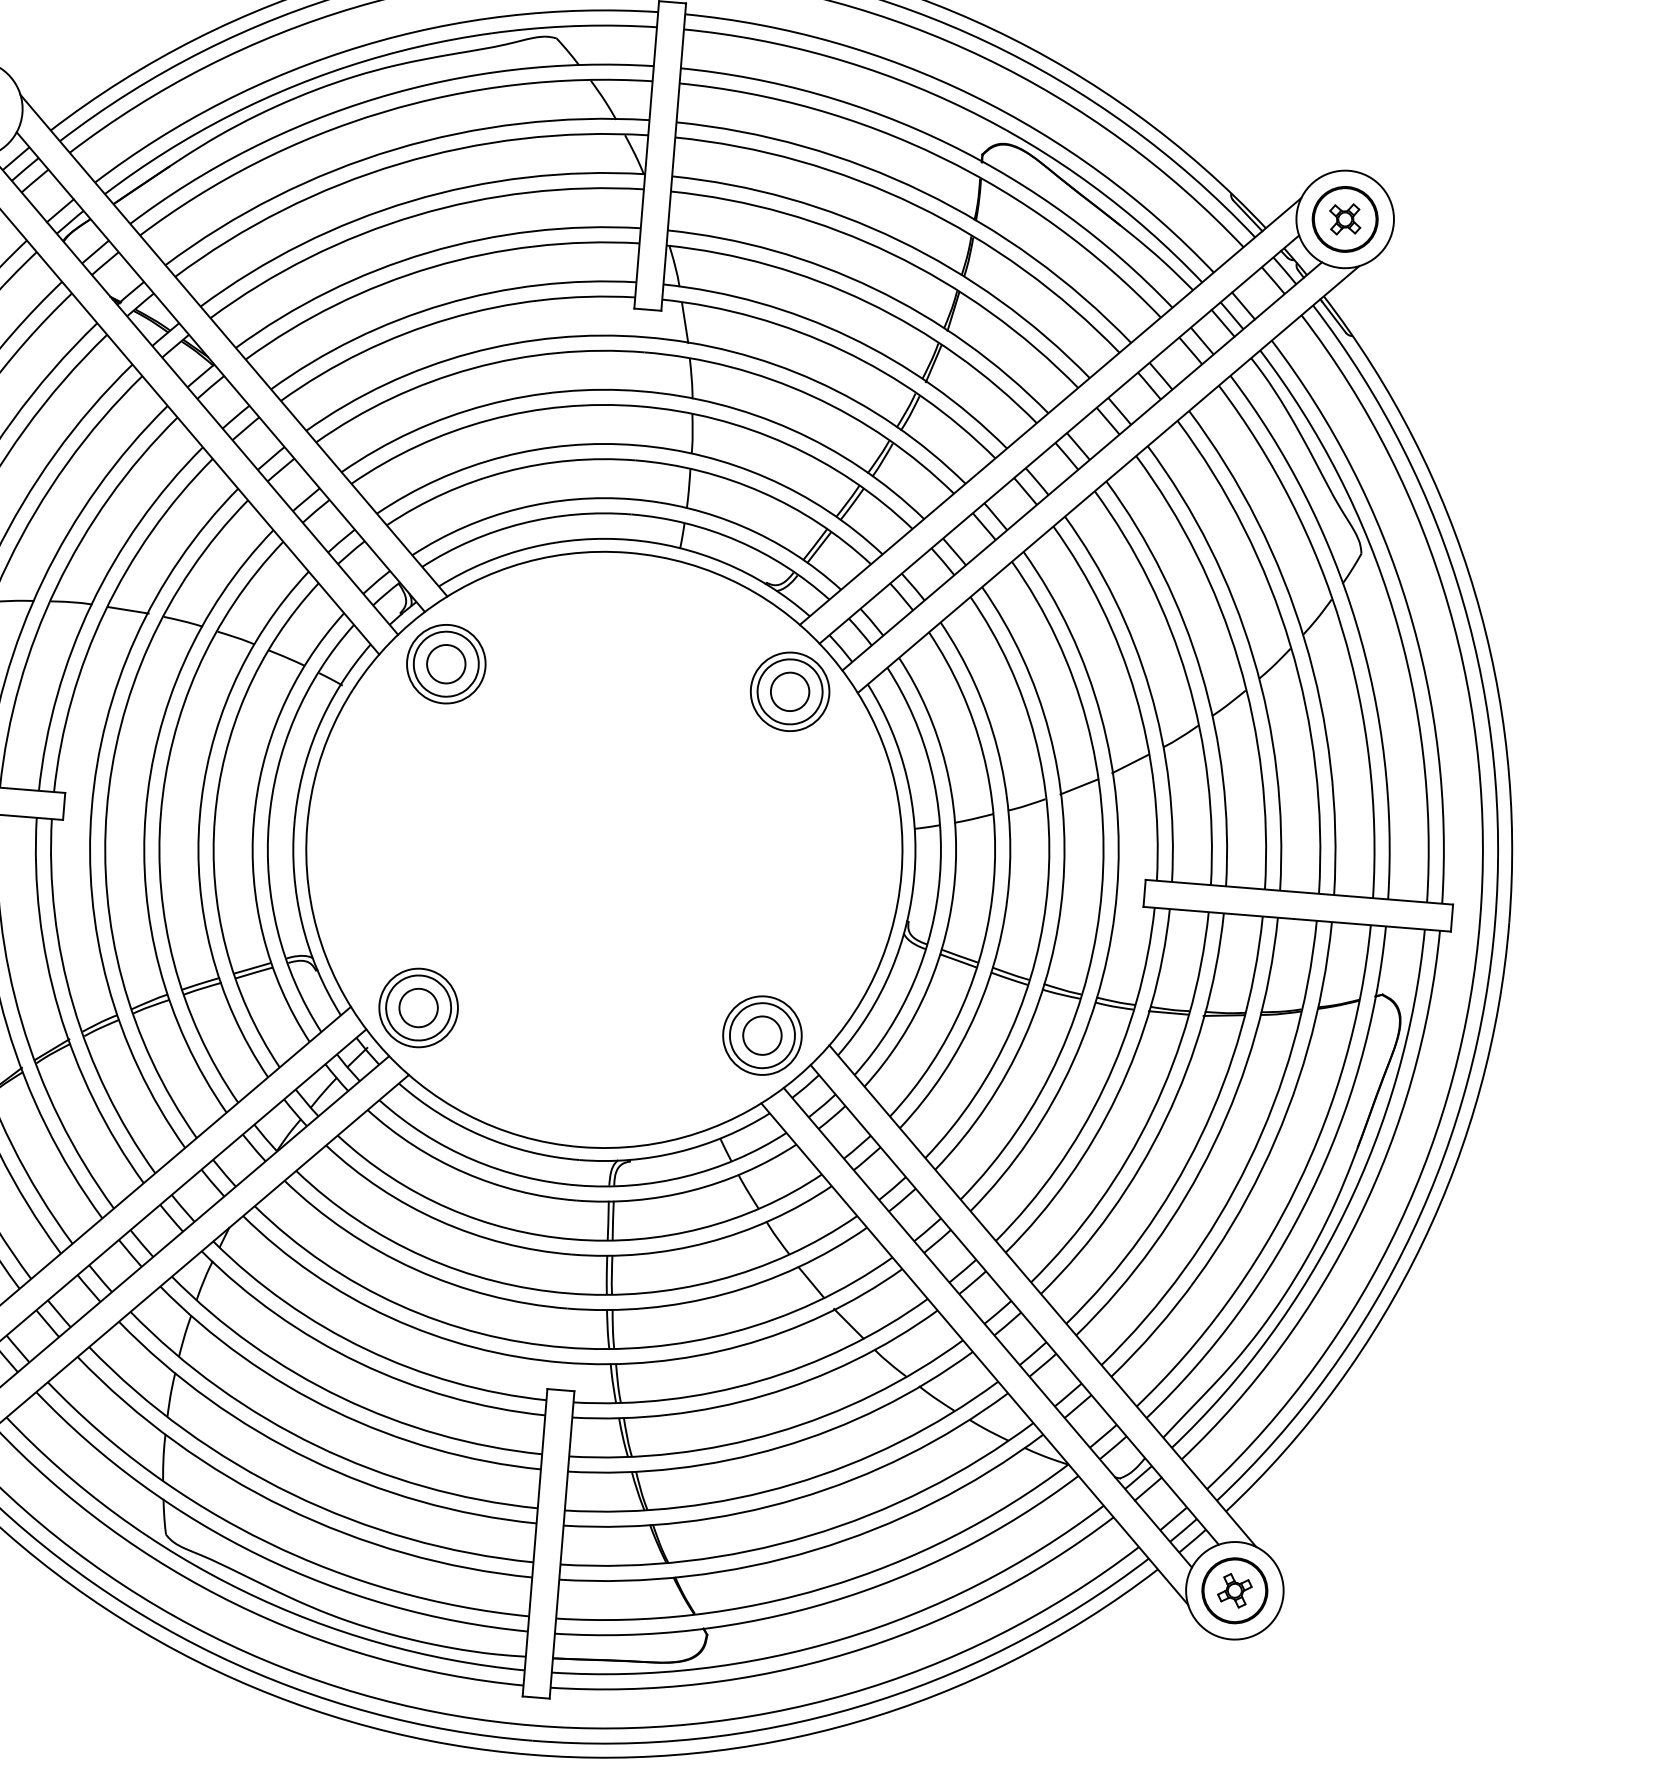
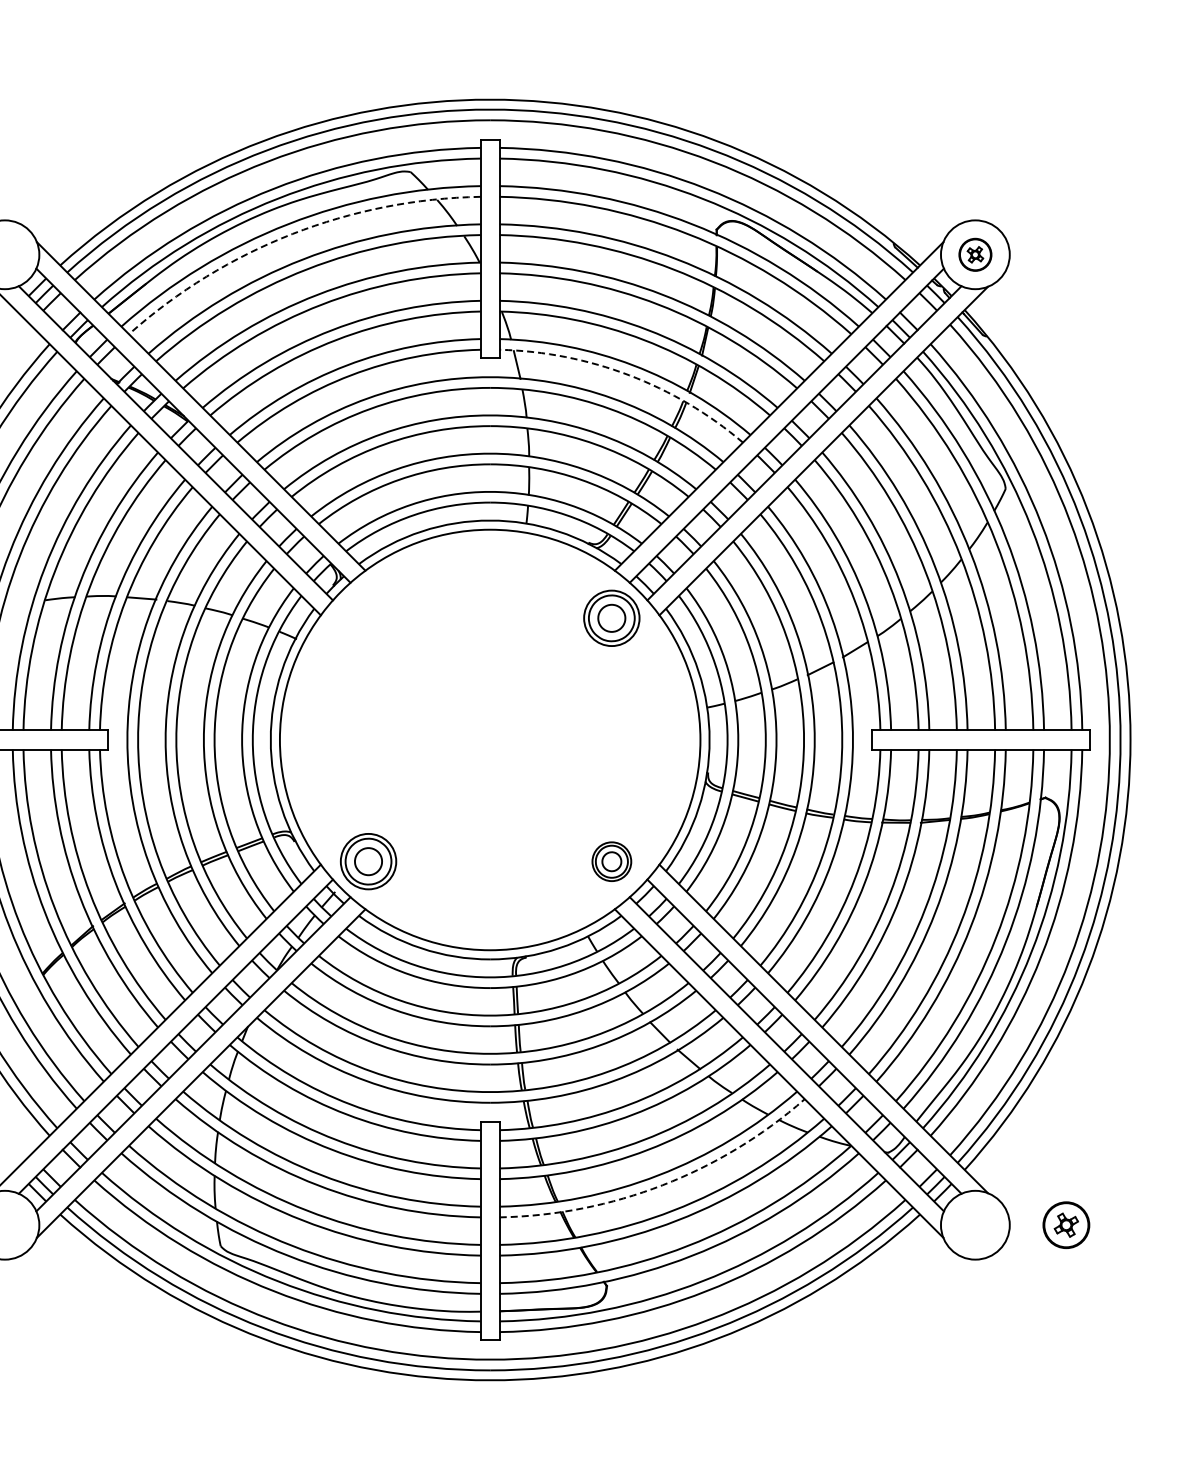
arc: (382, 113) -> (292, 234), solid -> dashed
part: (1345, 219) -> (975, 254), size x0.7
arc: (842, 350) -> (629, 375), solid -> dashed
part: (446, 662) -> (368, 617), removed
part: (761, 1035) -> (611, 861), size x0.7
arc: (797, 1499) -> (662, 1185), solid -> dashed
part: (1234, 1591) -> (1066, 1225), moved

